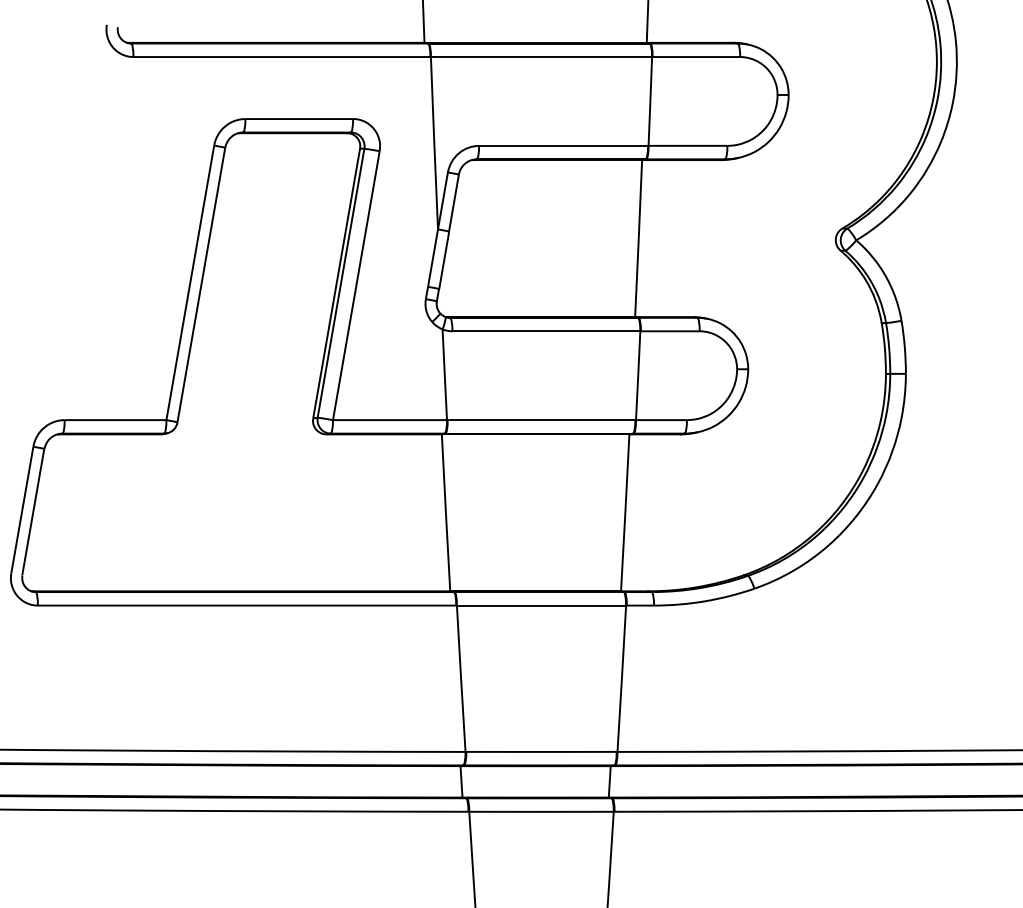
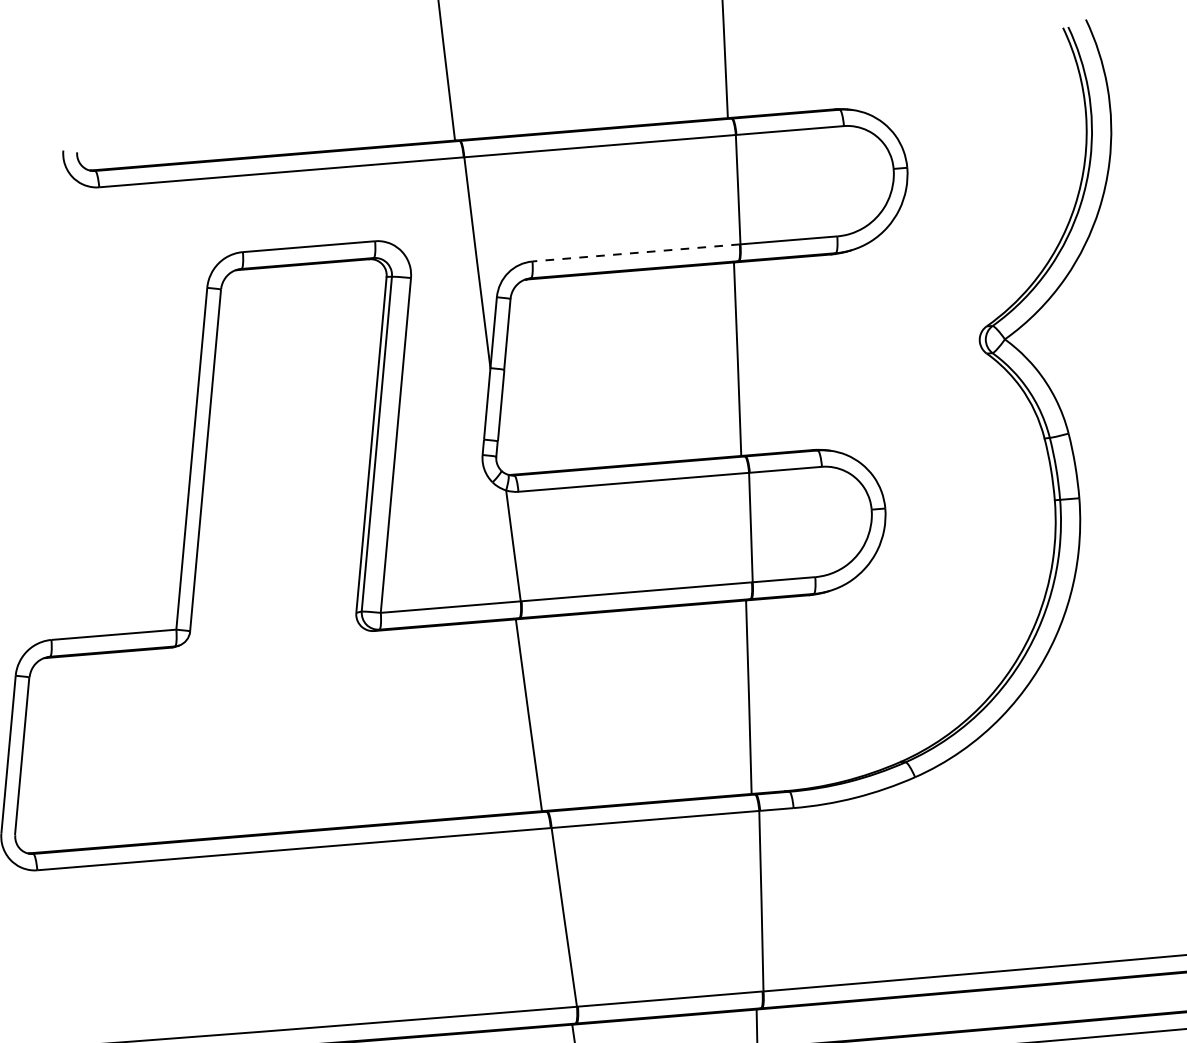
line: (563, 145) -> (636, 252), solid -> dashed

